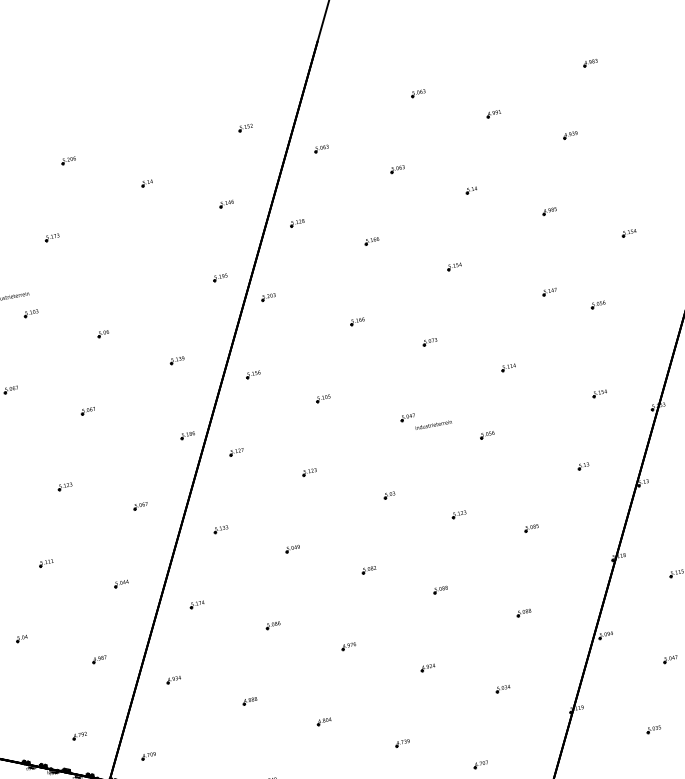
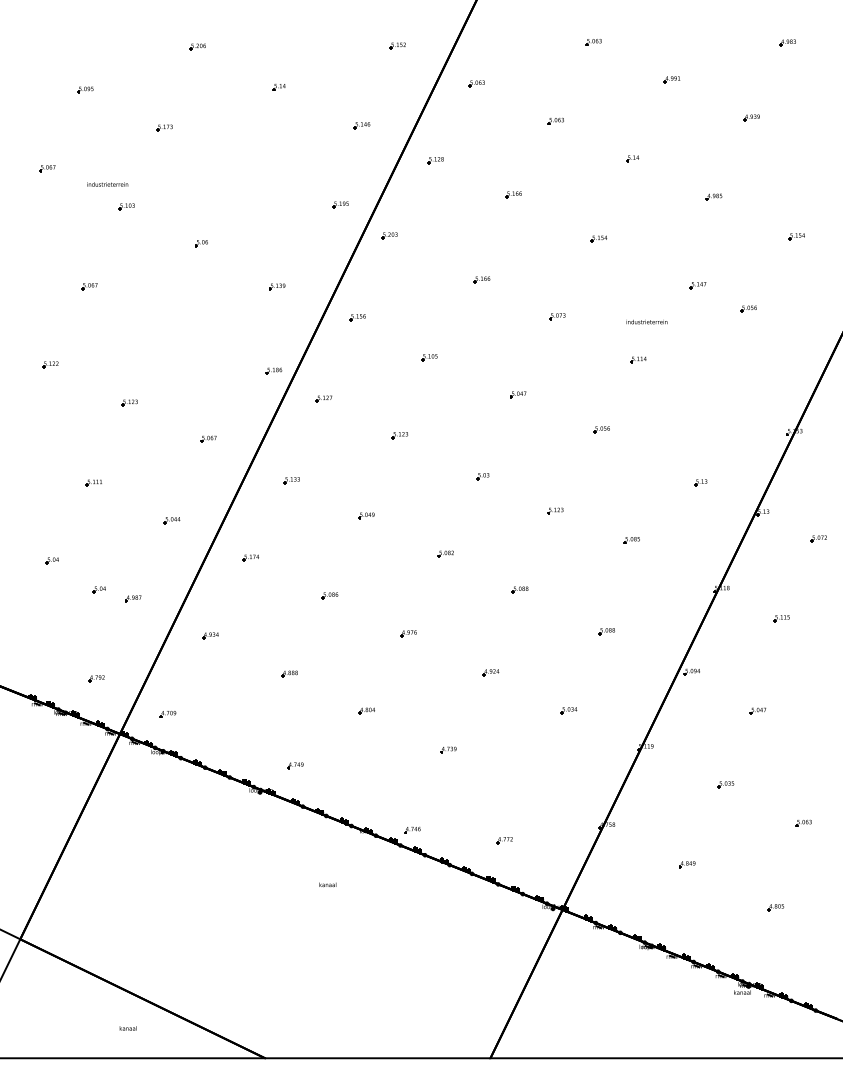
part: (599, 393) -> (732, 406), removed
part: (87, 410) -> (169, 324), removed
text: (433, 424) -> (646, 321), moved
part: (67, 656) -> (98, 589), added
part: (480, 764) -> (529, 788), removed

